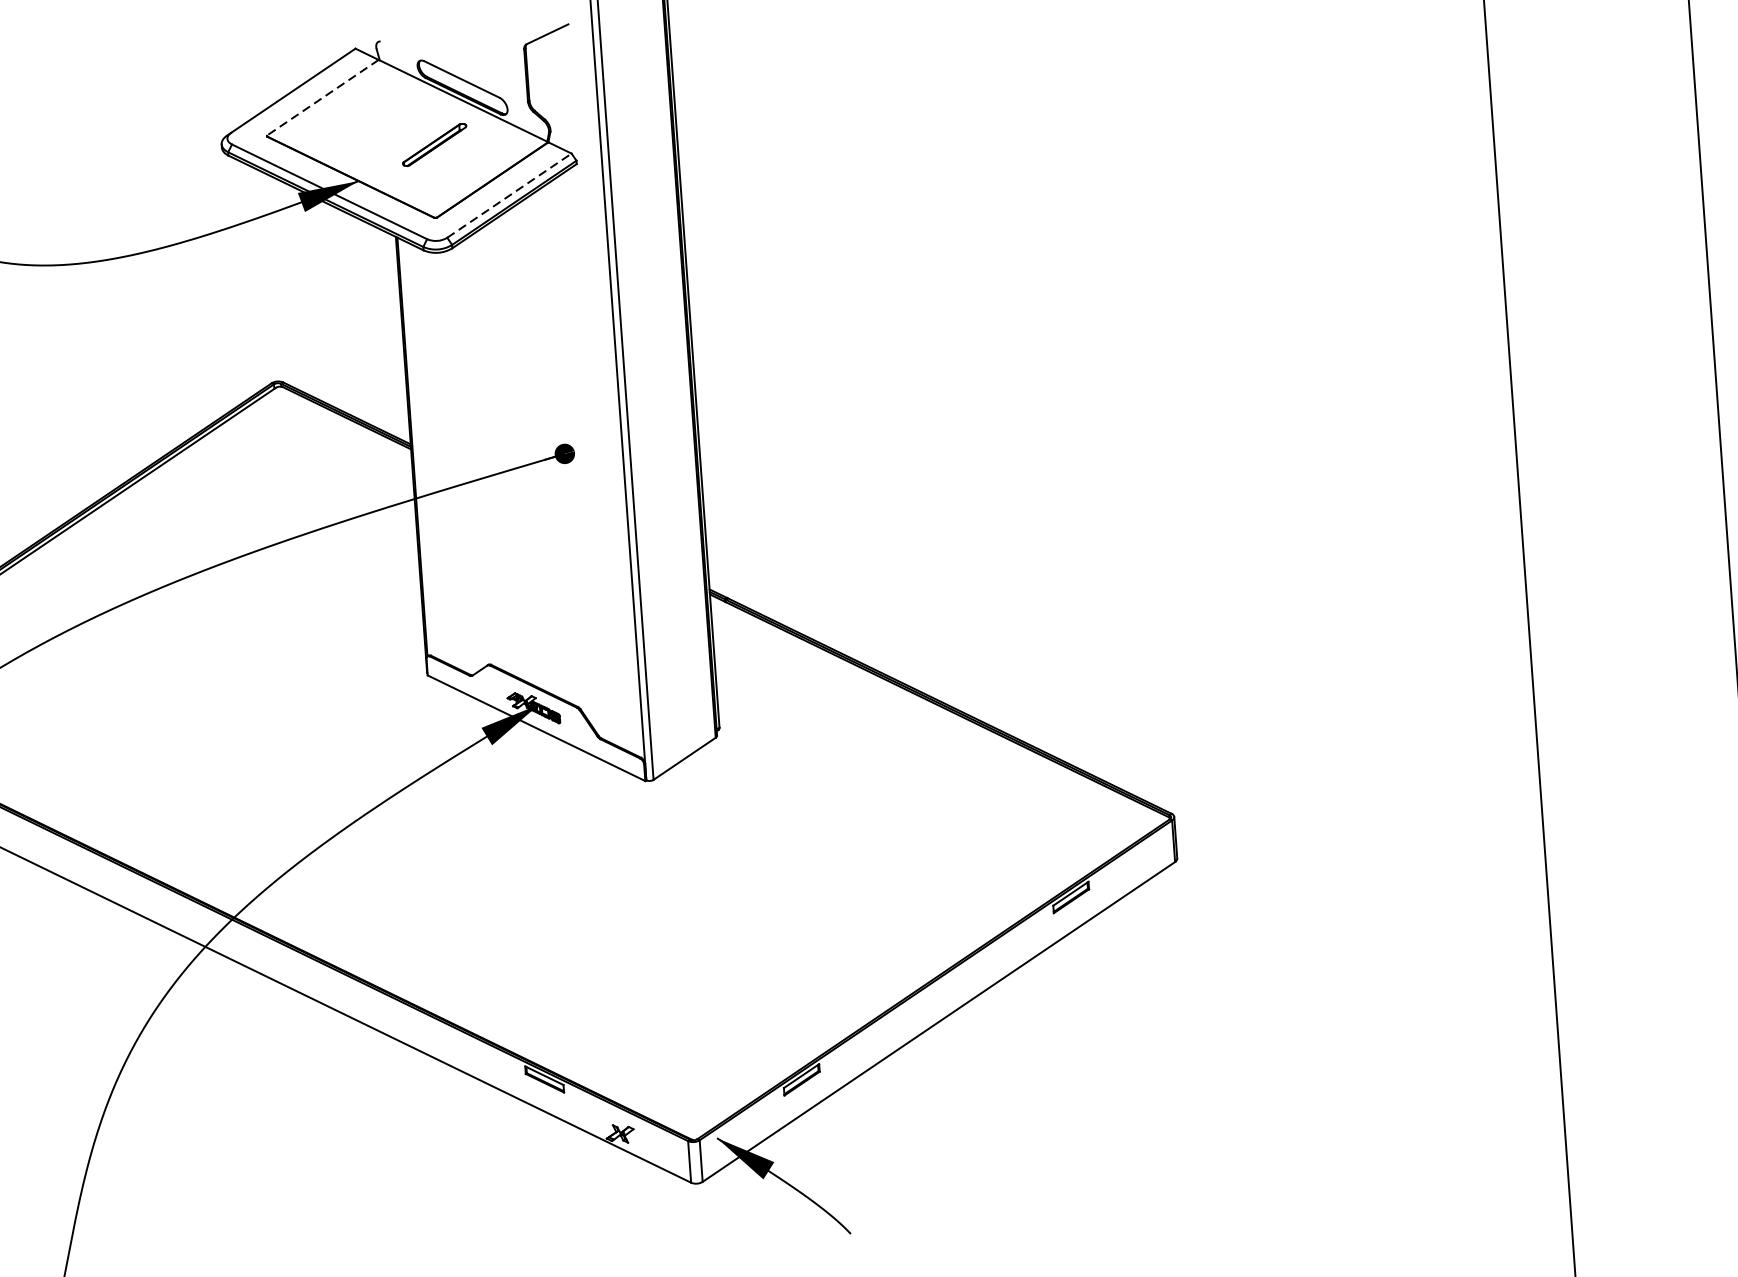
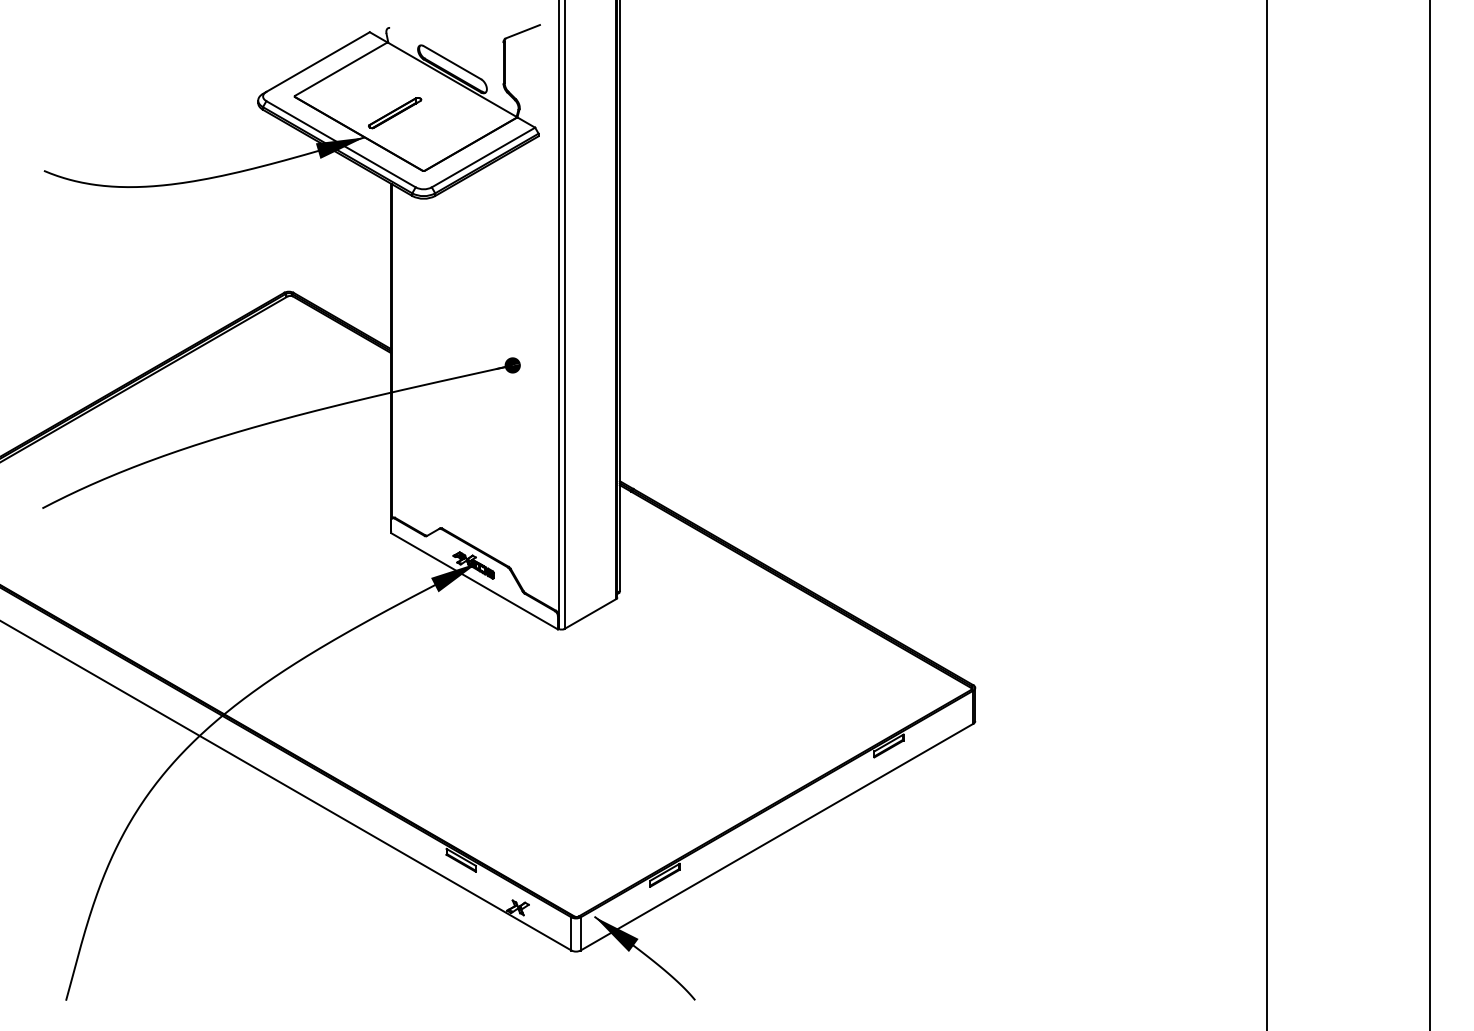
line: (322, 98) -> (340, 69), dashed -> solid
part: (435, 145) -> (395, 113), moved
line: (509, 195) -> (483, 157), dashed -> solid

